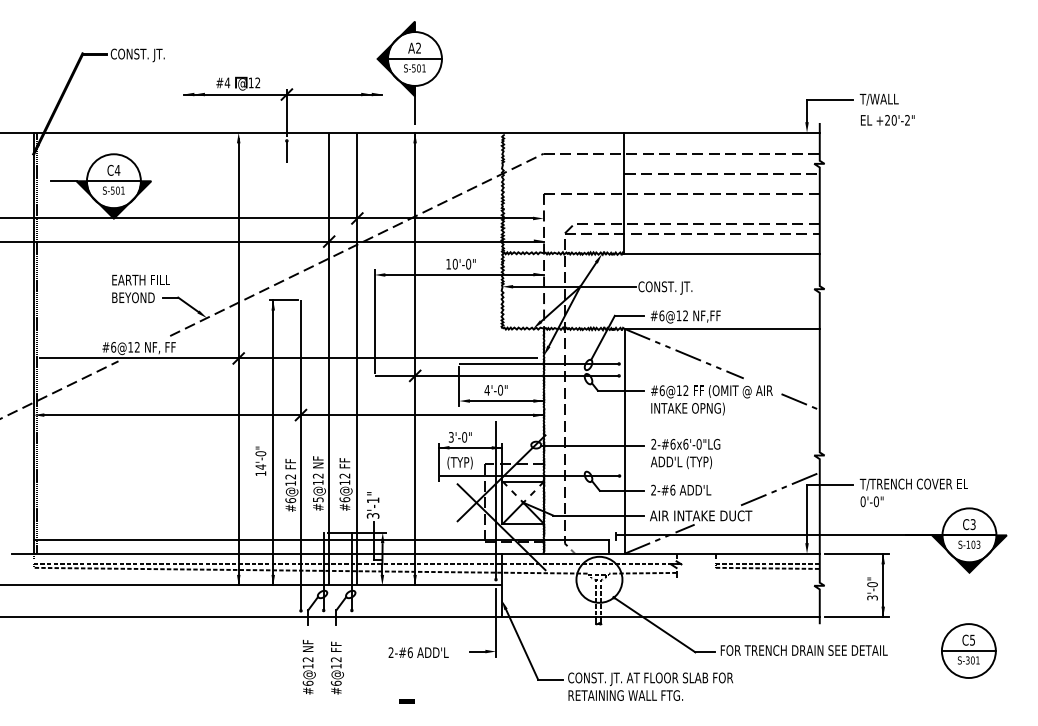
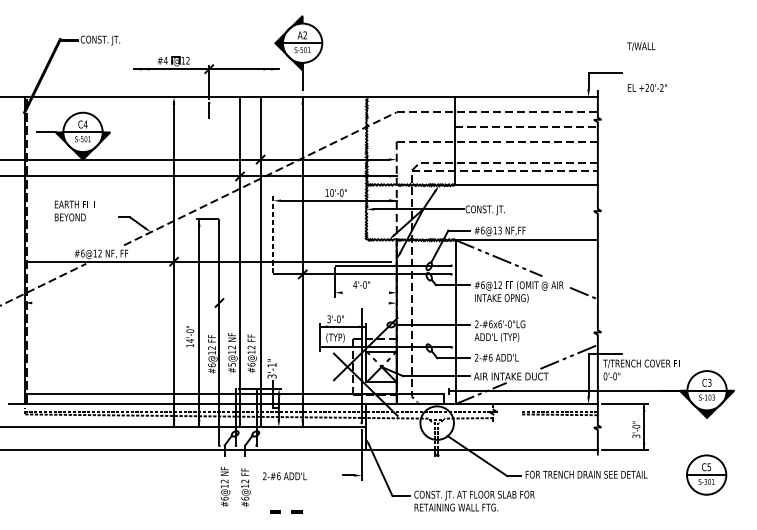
text: (878, 99) -> (640, 46), moved
text: (140, 288) -> (75, 210), moved
text: (685, 316) -> (499, 231), #6@12 -> #6@13
line: (374, 321) -> (273, 234), solid -> dashed
line: (506, 401) -> (369, 293), removed
line: (293, 415) -> (214, 303), removed
text: (913, 492) -> (642, 369), moved
text: (418, 652) -> (284, 476), moved
line: (377, 701) -> (275, 511), added

